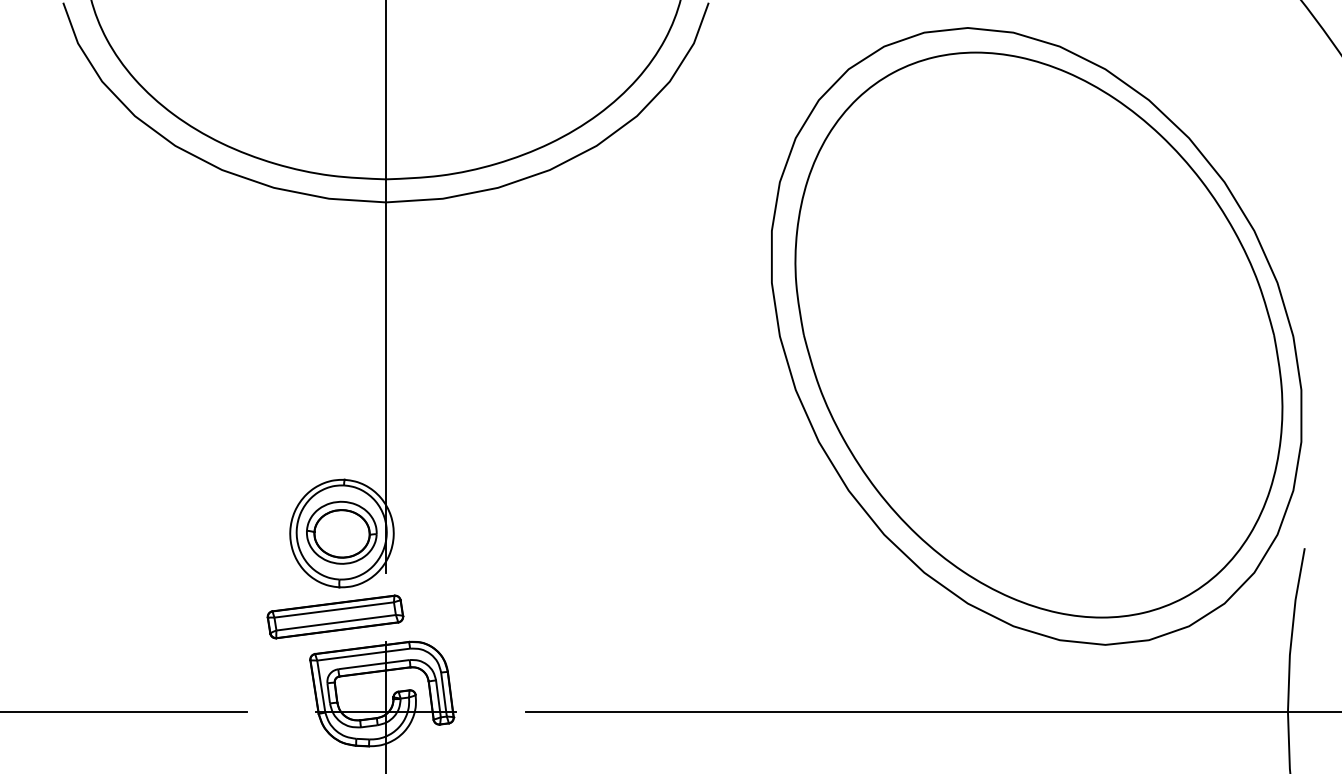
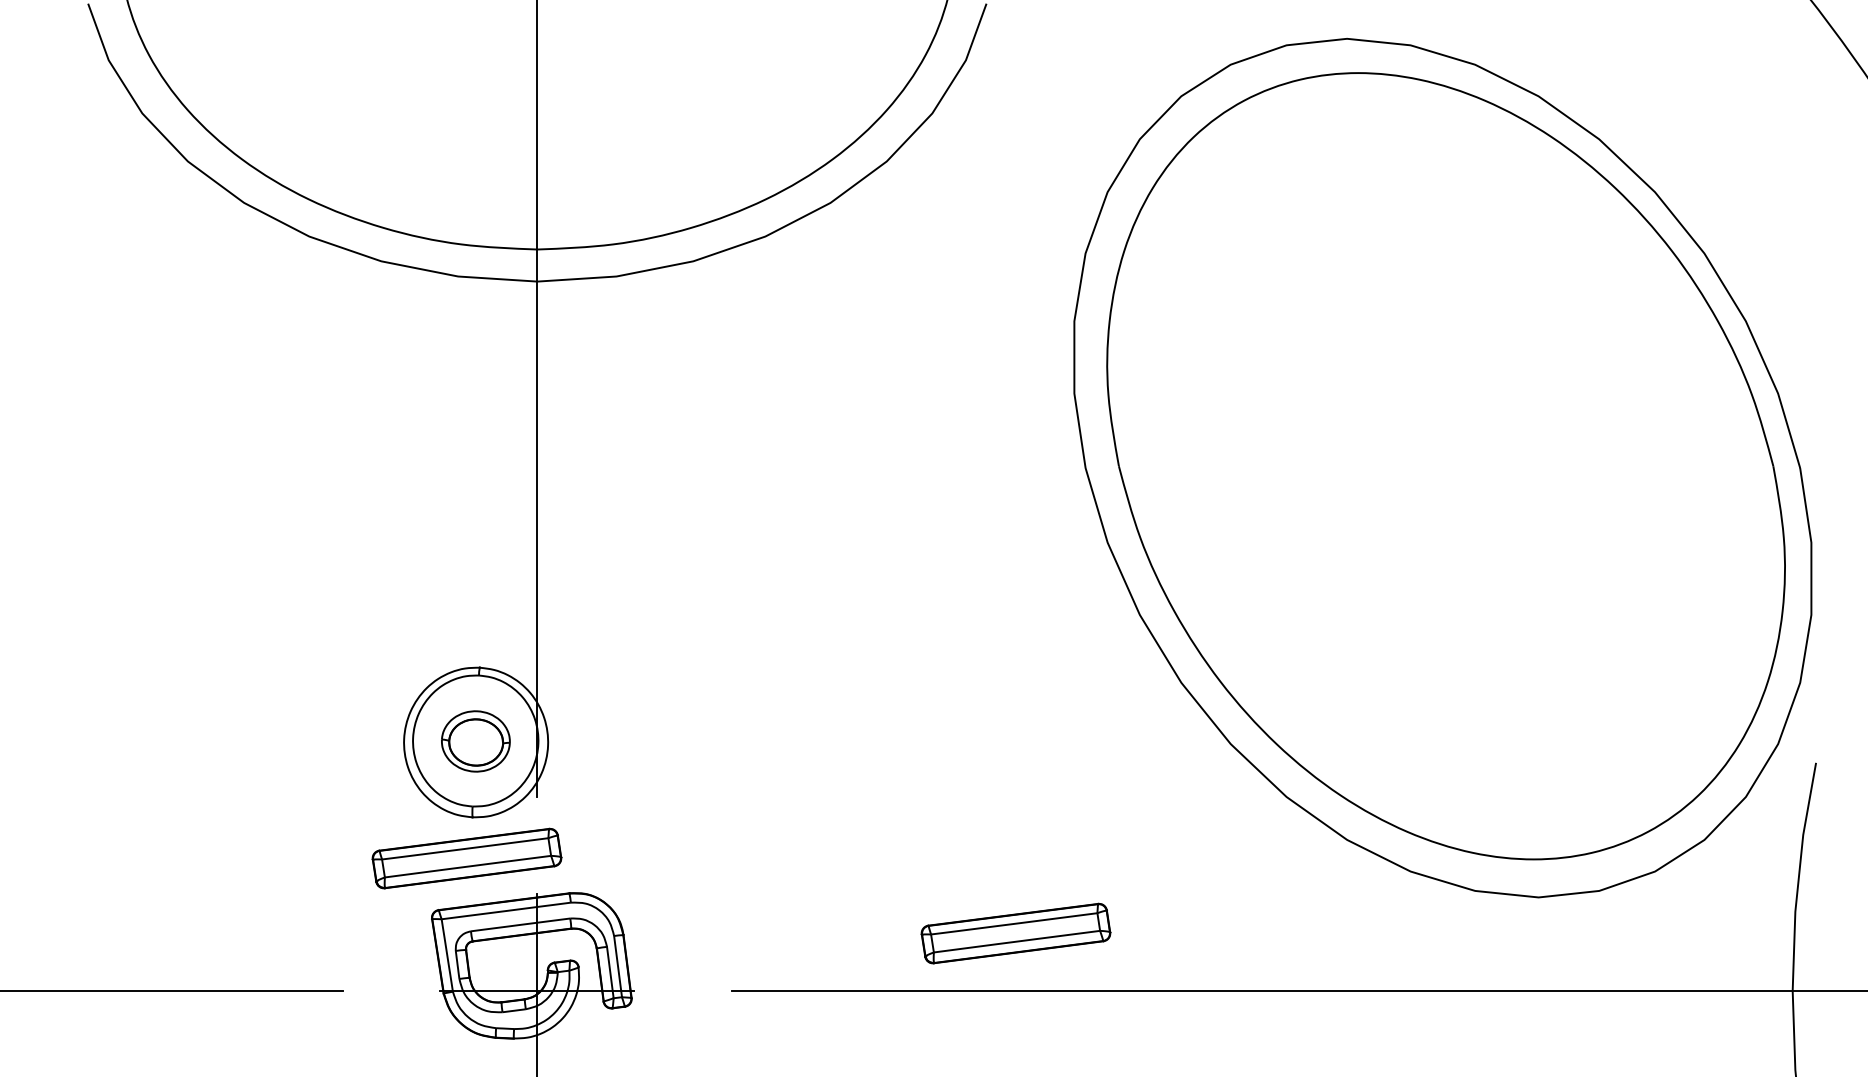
part: (341, 532) -> (475, 741), size x0.7
part: (729, 670) -> (1015, 933), added

